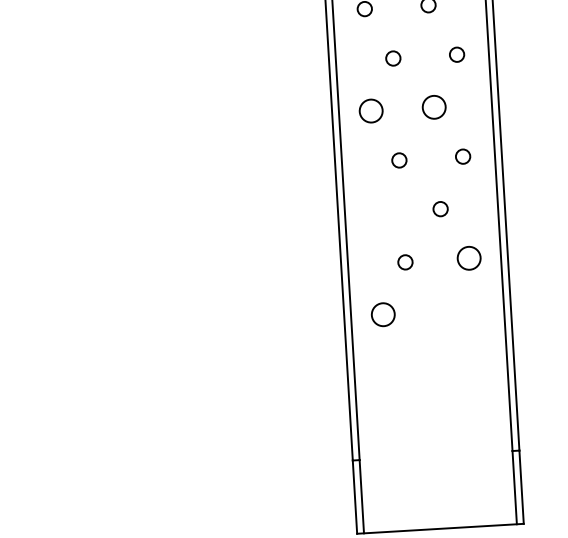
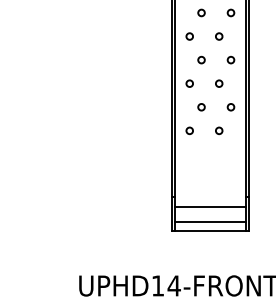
circle: (435, 107) -> (219, 36), size x0.62
circle: (370, 110) -> (189, 36), size x0.62
circle: (376, 212) -> (189, 83), added
circle: (468, 259) -> (230, 107), size x0.62
circle: (447, 310) -> (219, 130), added
circle: (382, 314) -> (189, 130), size x0.62
line: (437, 477) -> (210, 207), added
line: (439, 510) -> (210, 222), added

